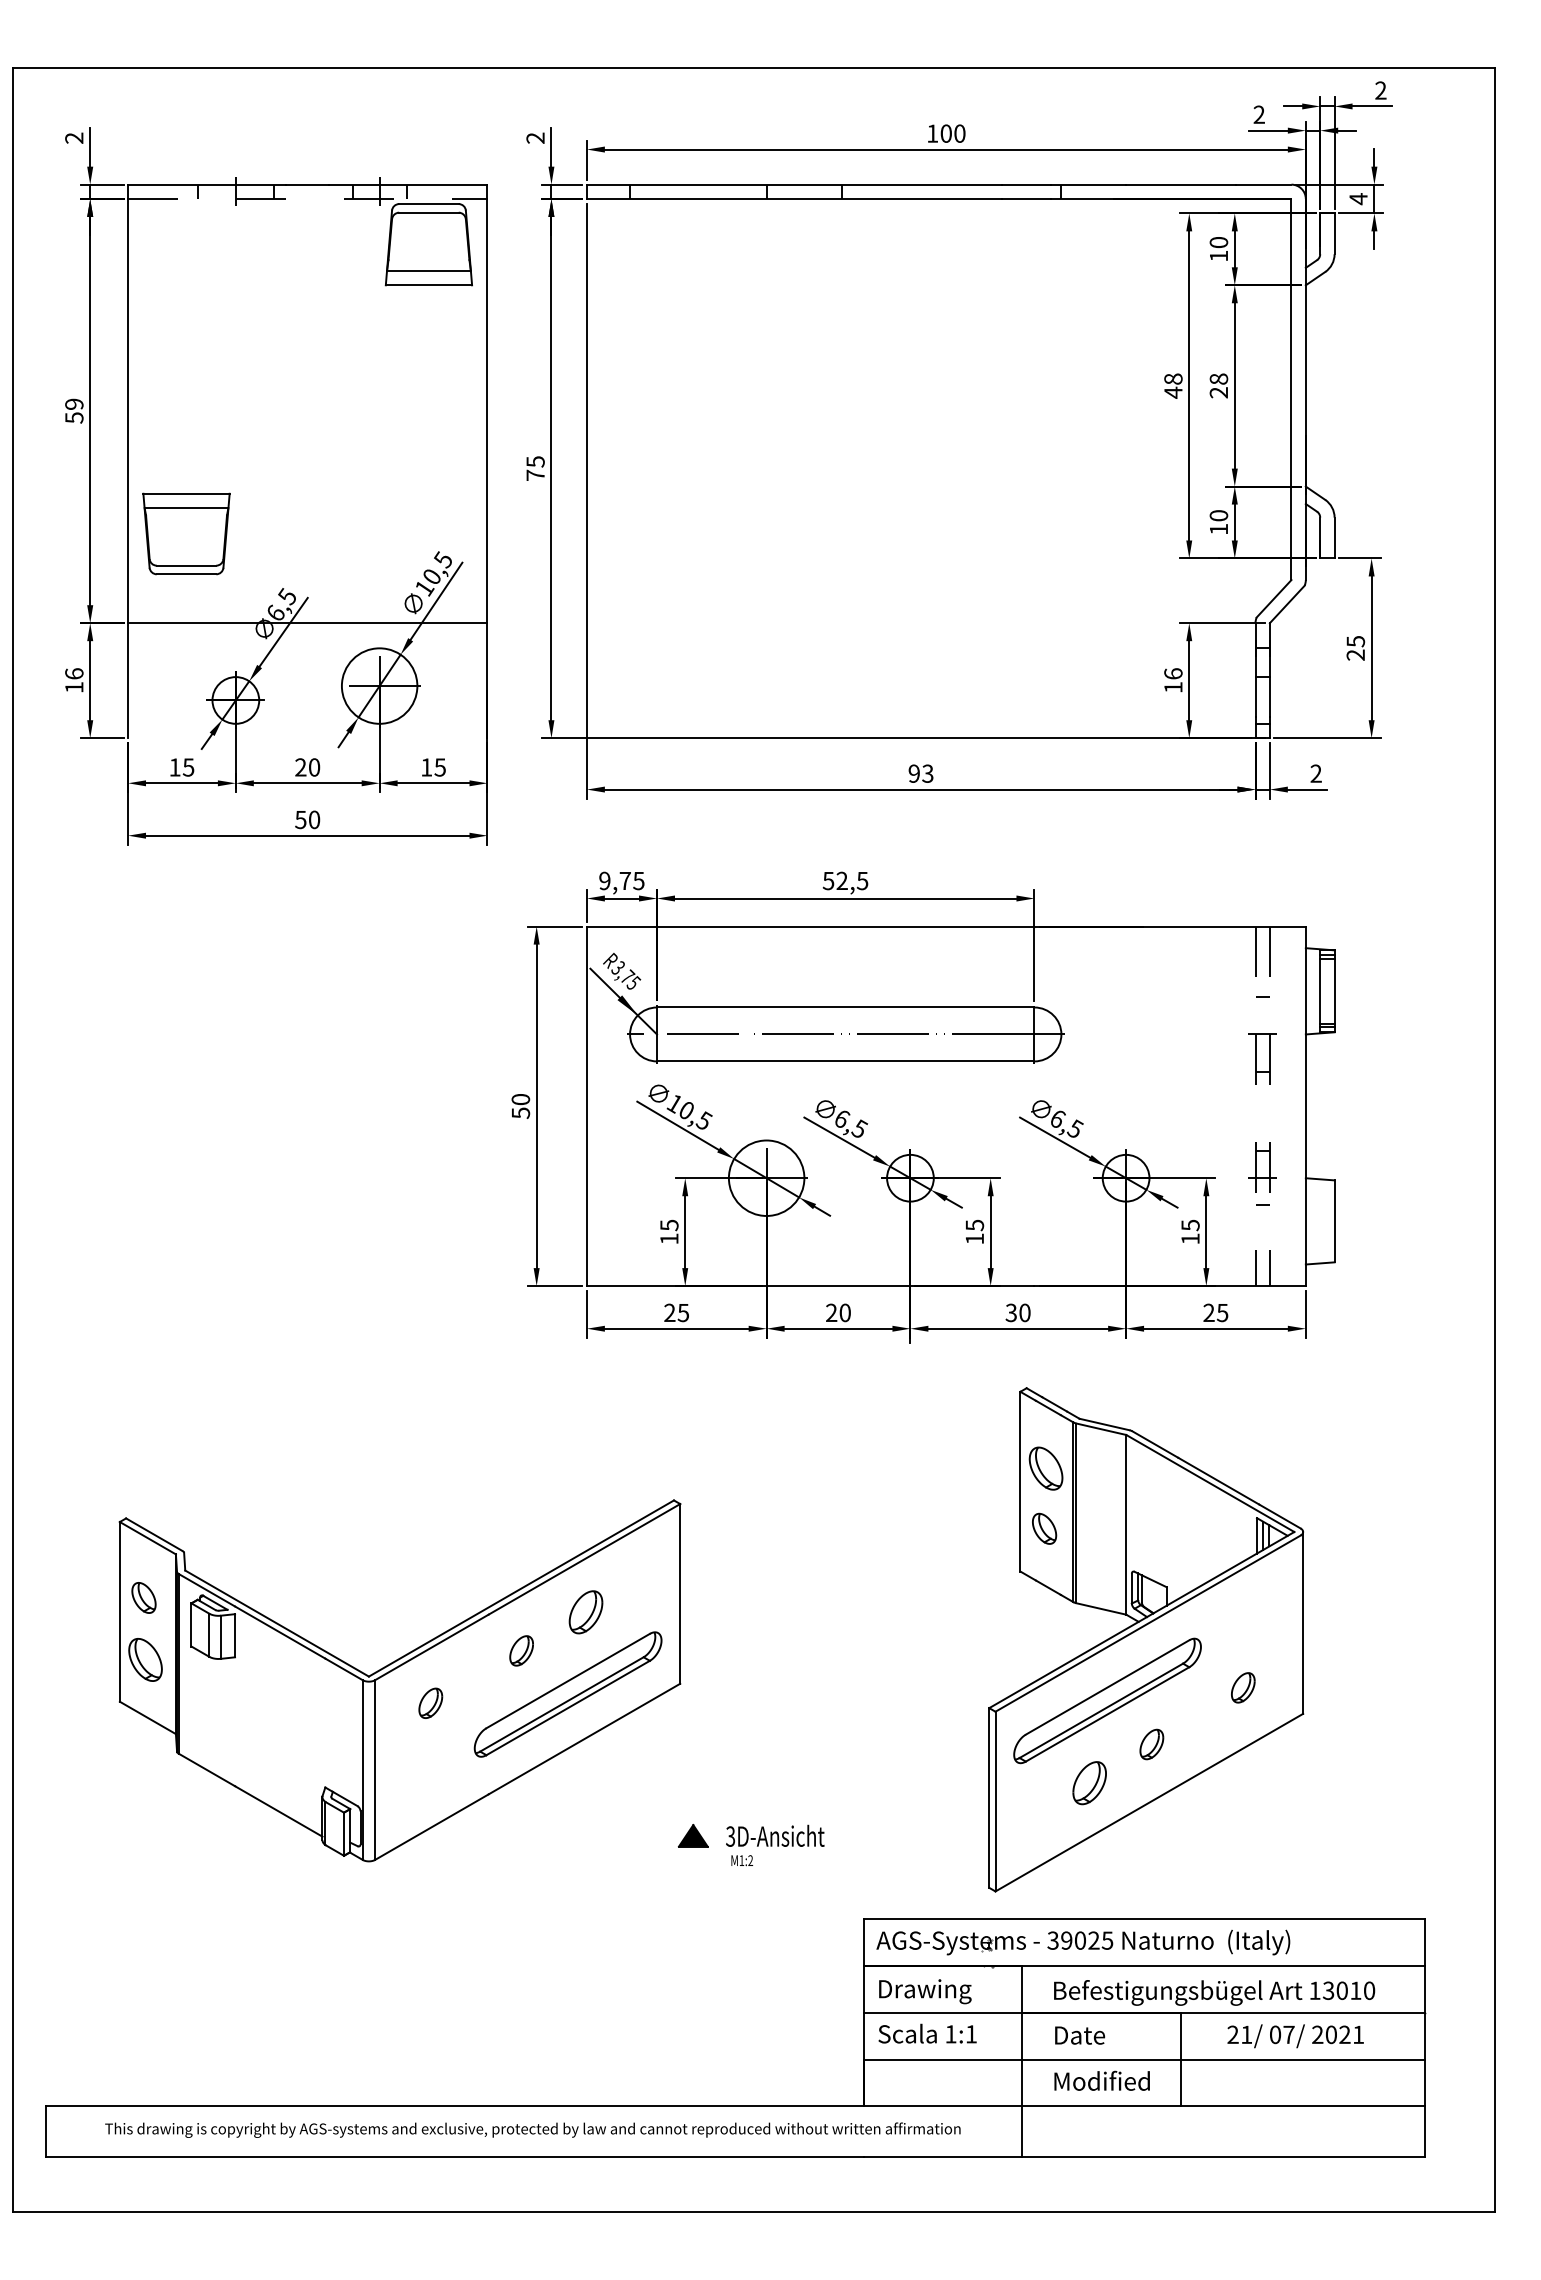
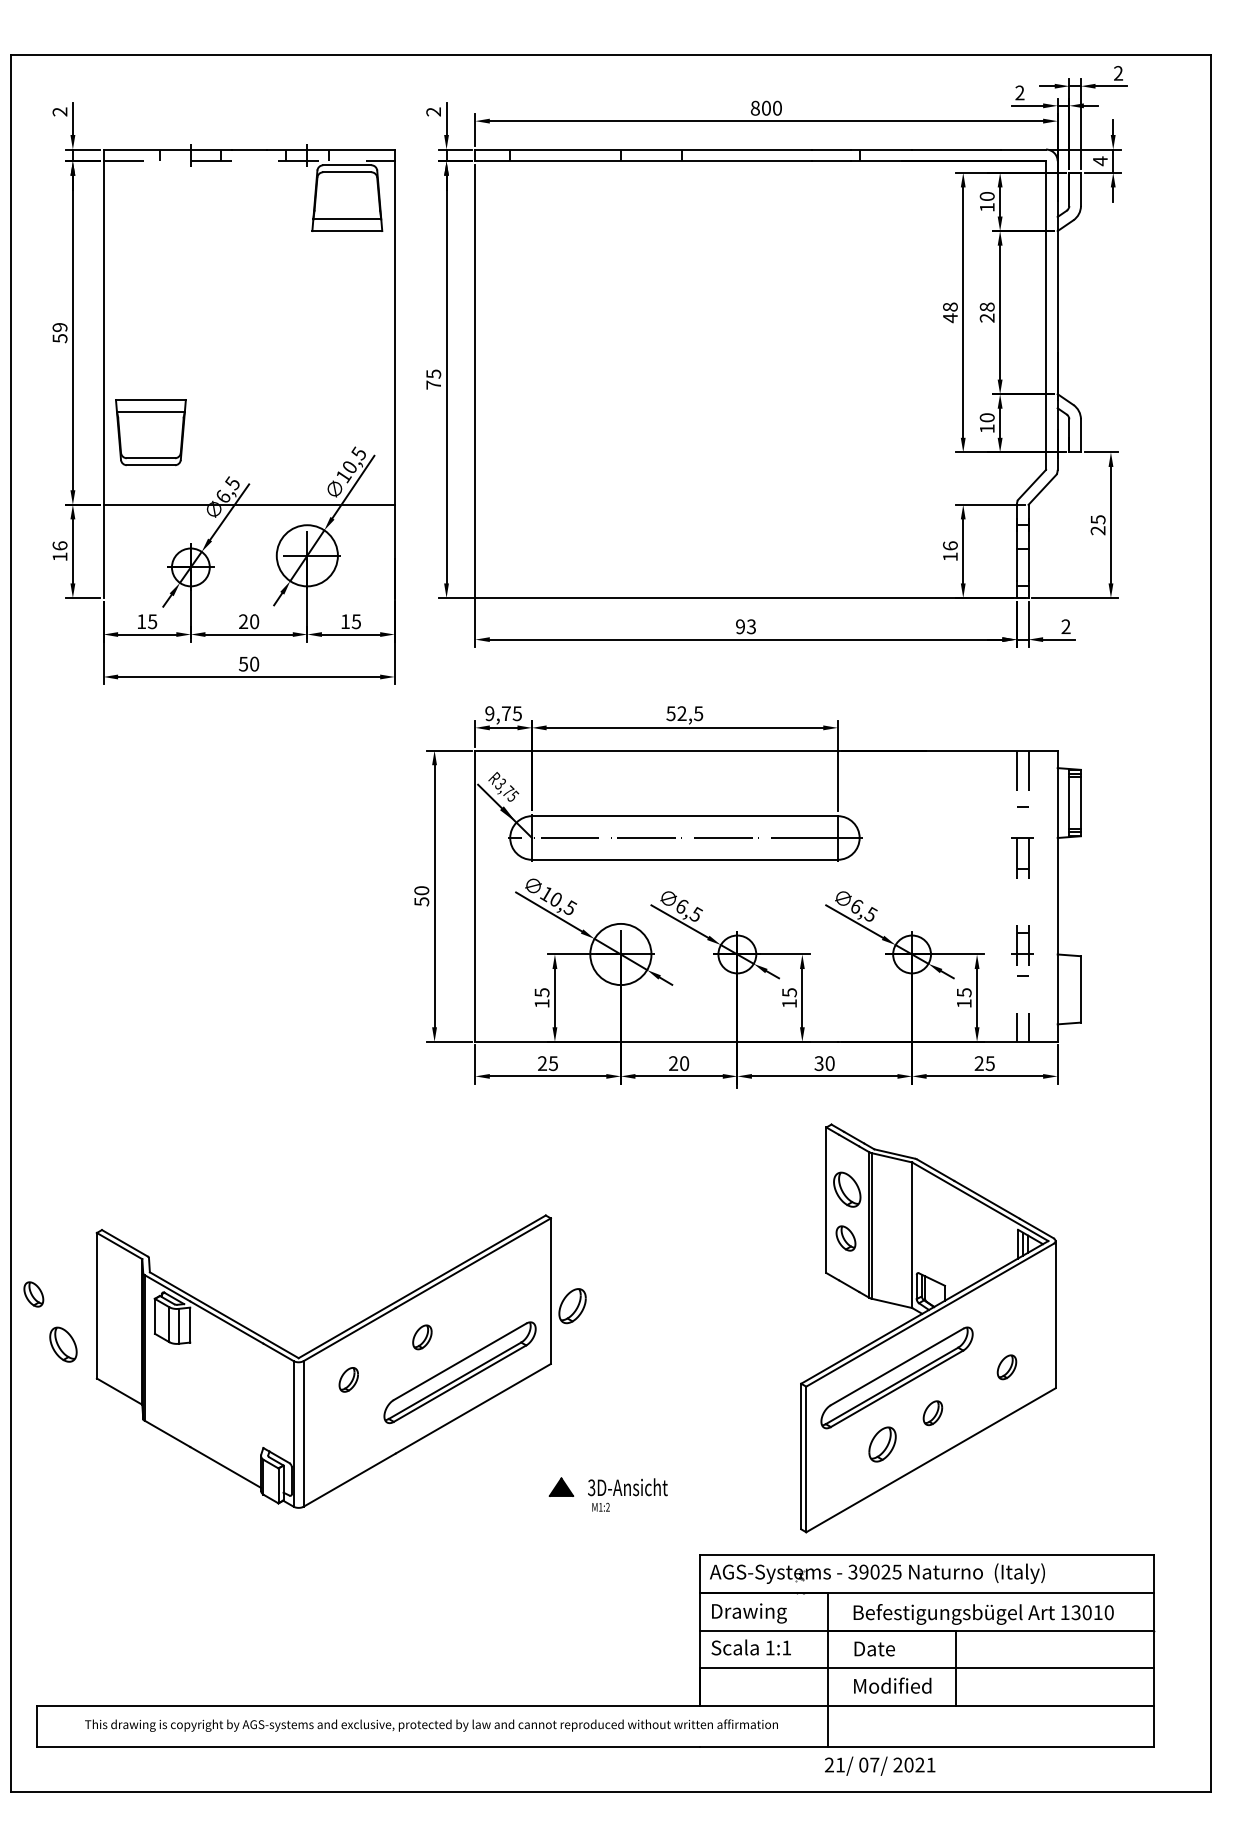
text: (932, 133) -> (755, 108), 100 -> 800
part: (143, 1597) -> (33, 1294), moved
part: (585, 1612) -> (572, 1306), moved
part: (145, 1659) -> (63, 1344), moved
text: (1295, 2036) -> (879, 1766), moved

